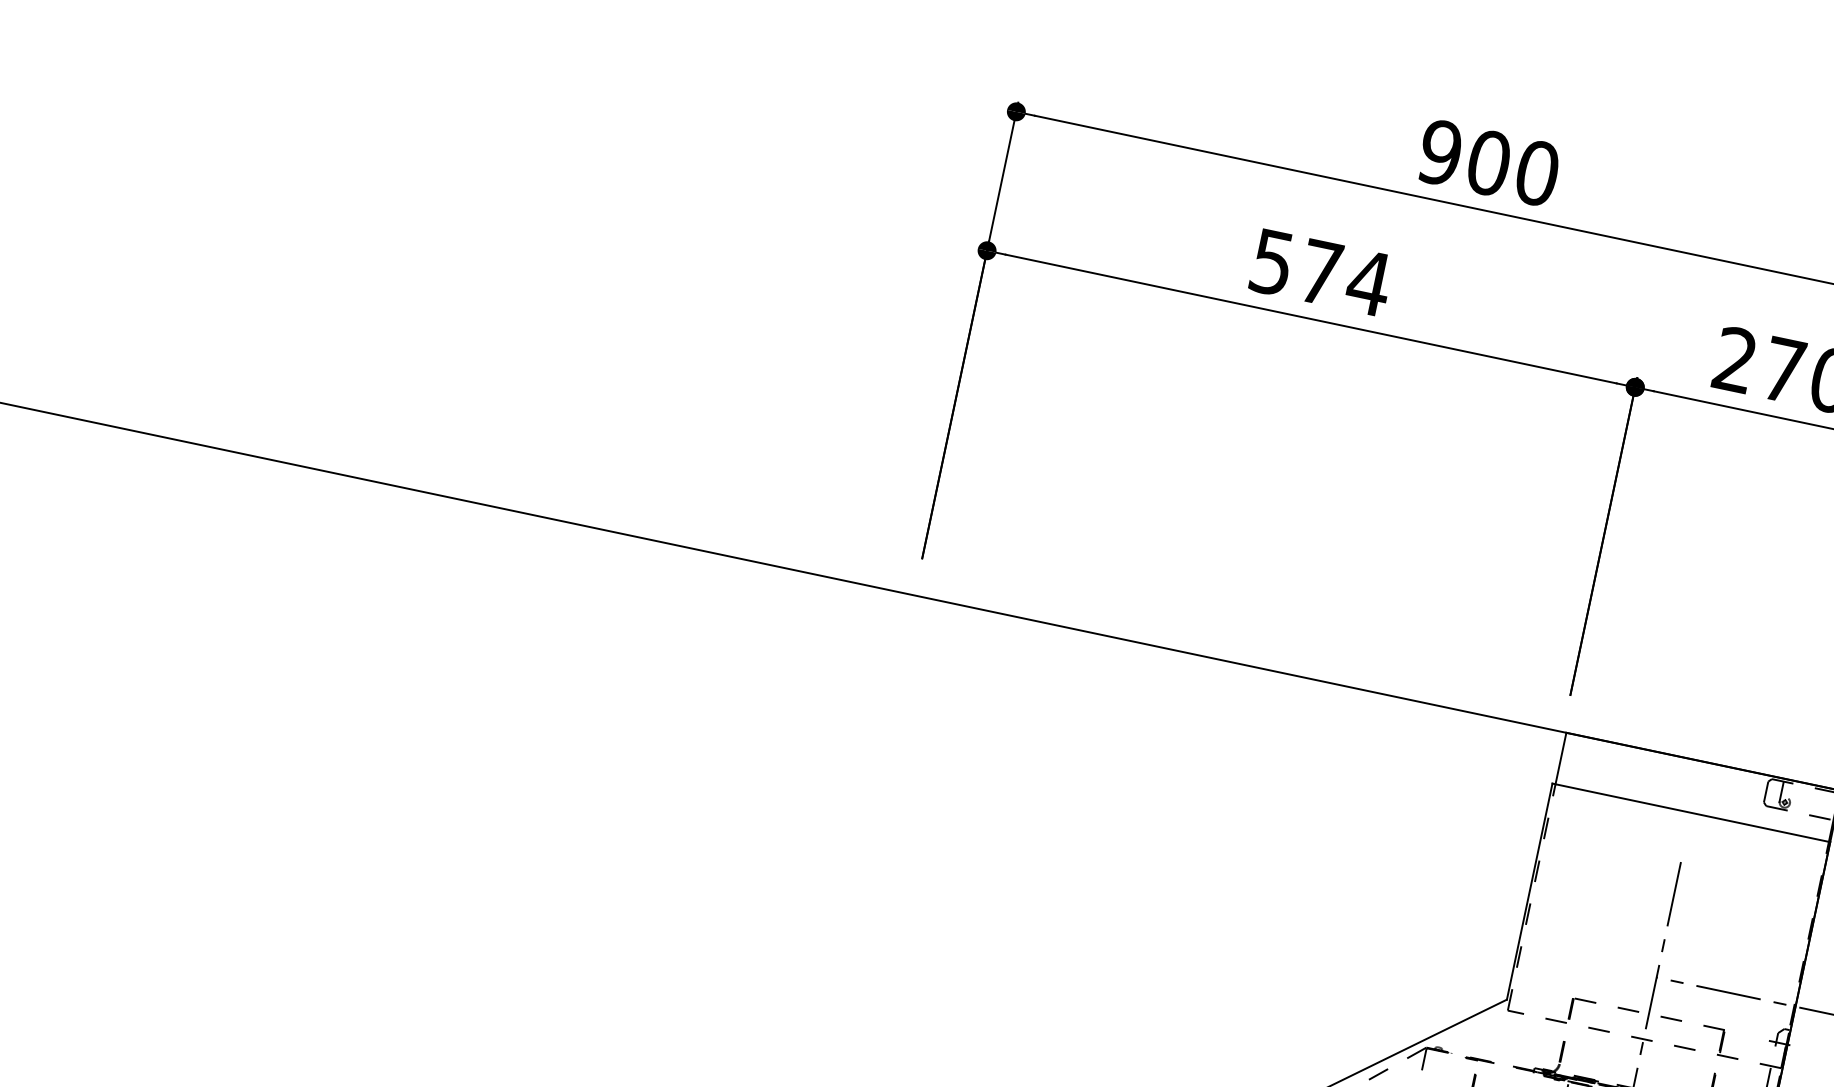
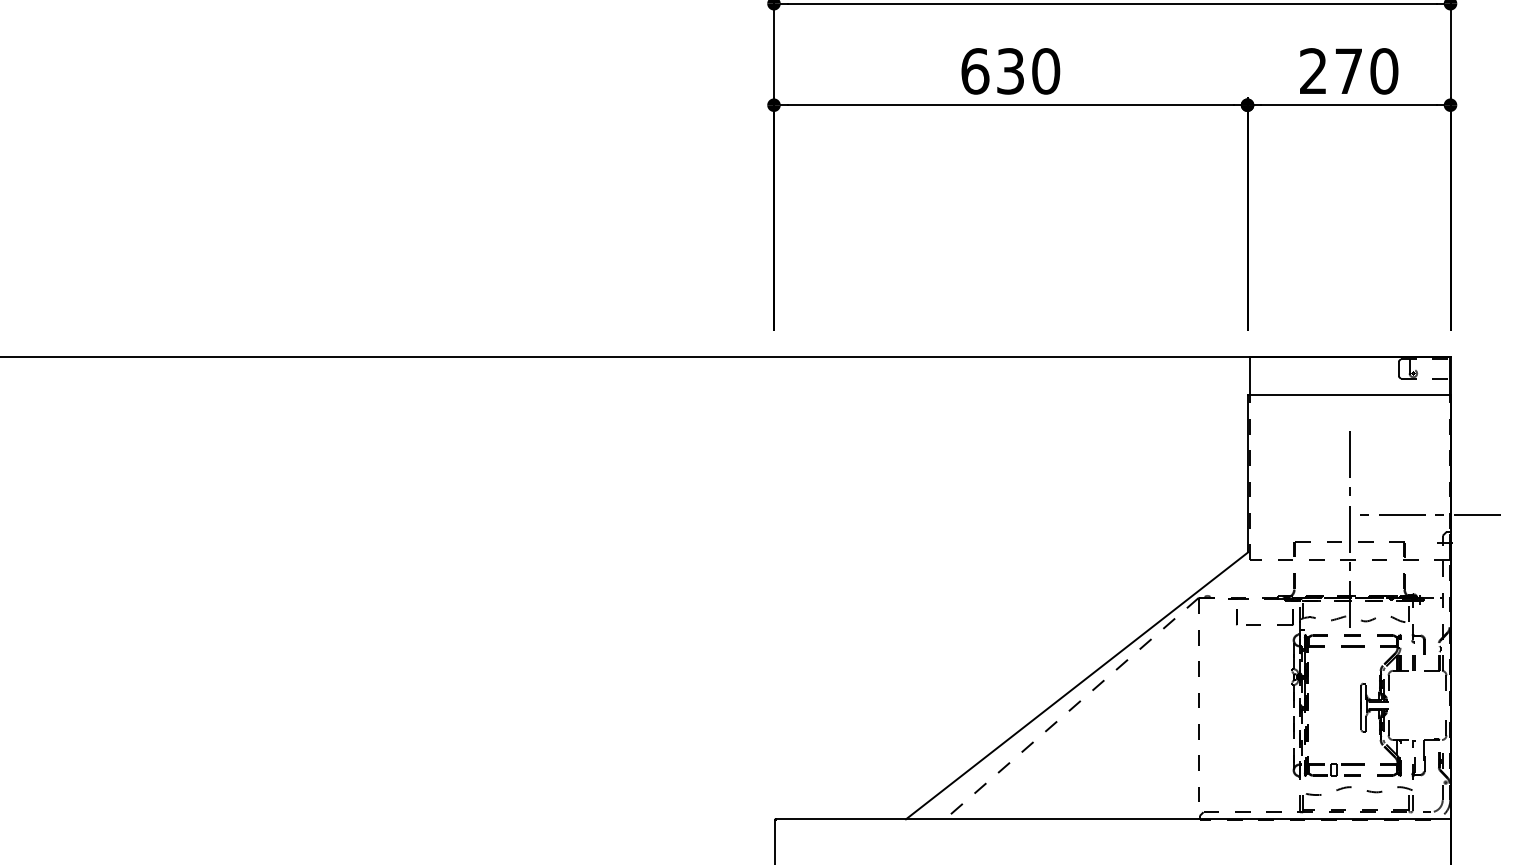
text: (1320, 272) -> (1010, 71), 574 -> 630

